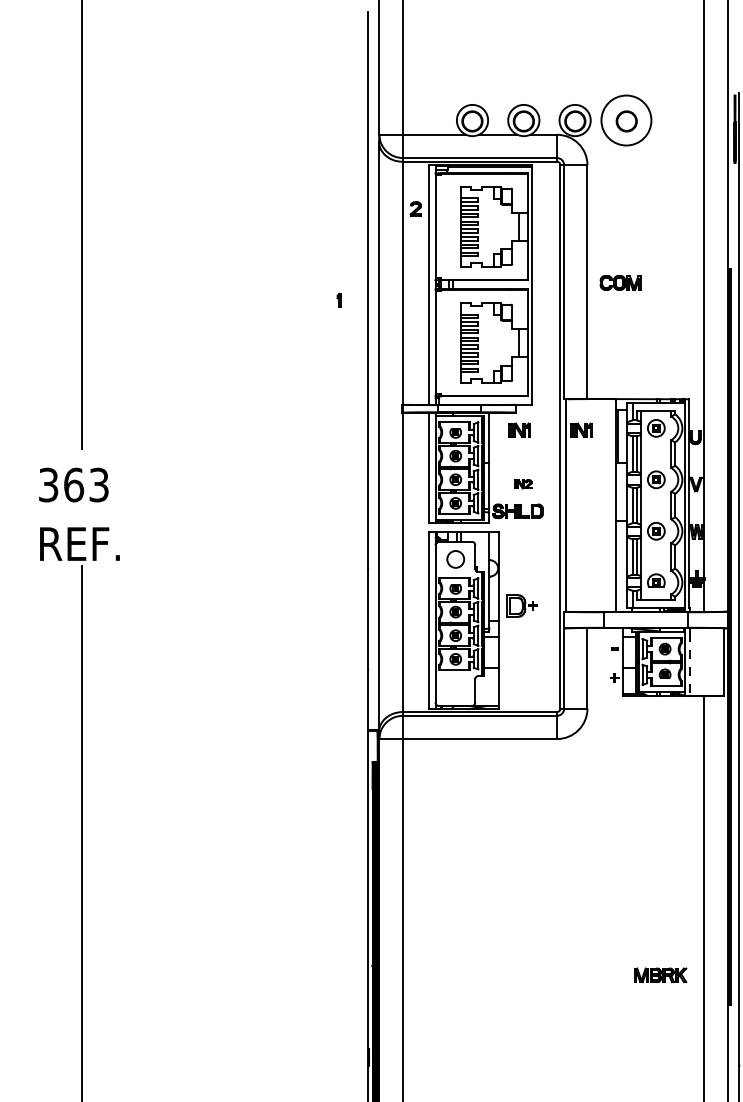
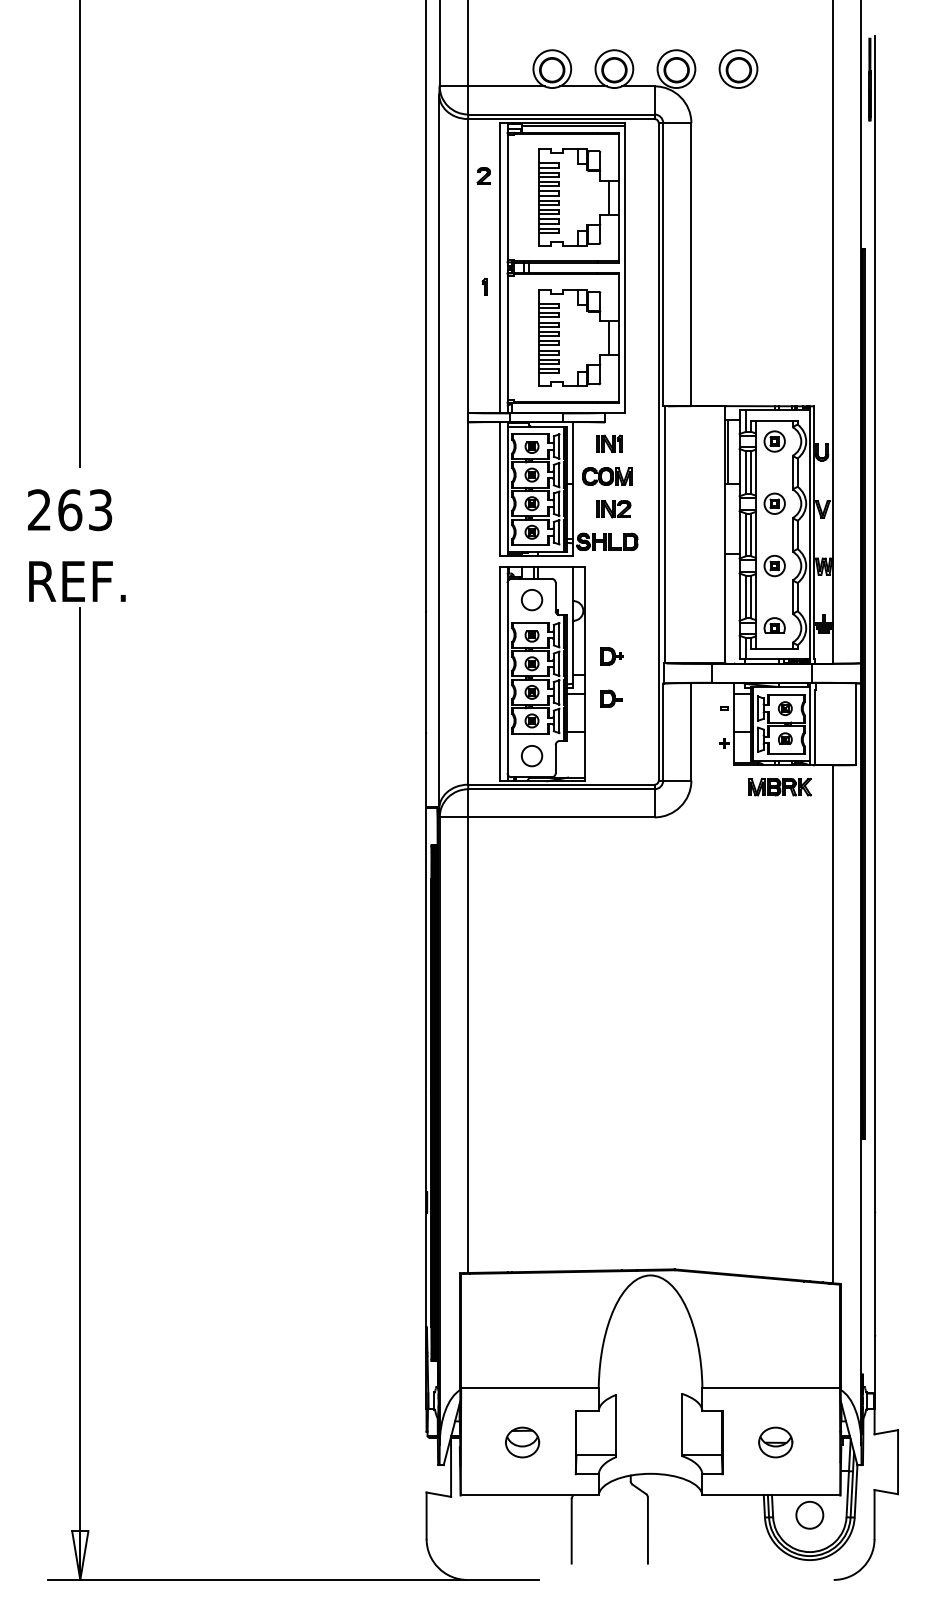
circle: (626, 120) -> (738, 69), size x0.62
part: (620, 282) -> (607, 476), moved
part: (338, 300) -> (484, 286), moved
part: (581, 429) -> (684, 443), removed
part: (523, 484) -> (613, 509), size x1.67
text: (48, 485) -> (39, 510), 363 -> 263
part: (521, 606) -> (611, 656), size x0.62
part: (521, 640) -> (611, 698), added
line: (690, 664) -> (815, 727), dashed -> solid
circle: (456, 688) -> (532, 756), added
part: (660, 975) -> (779, 787), moved

